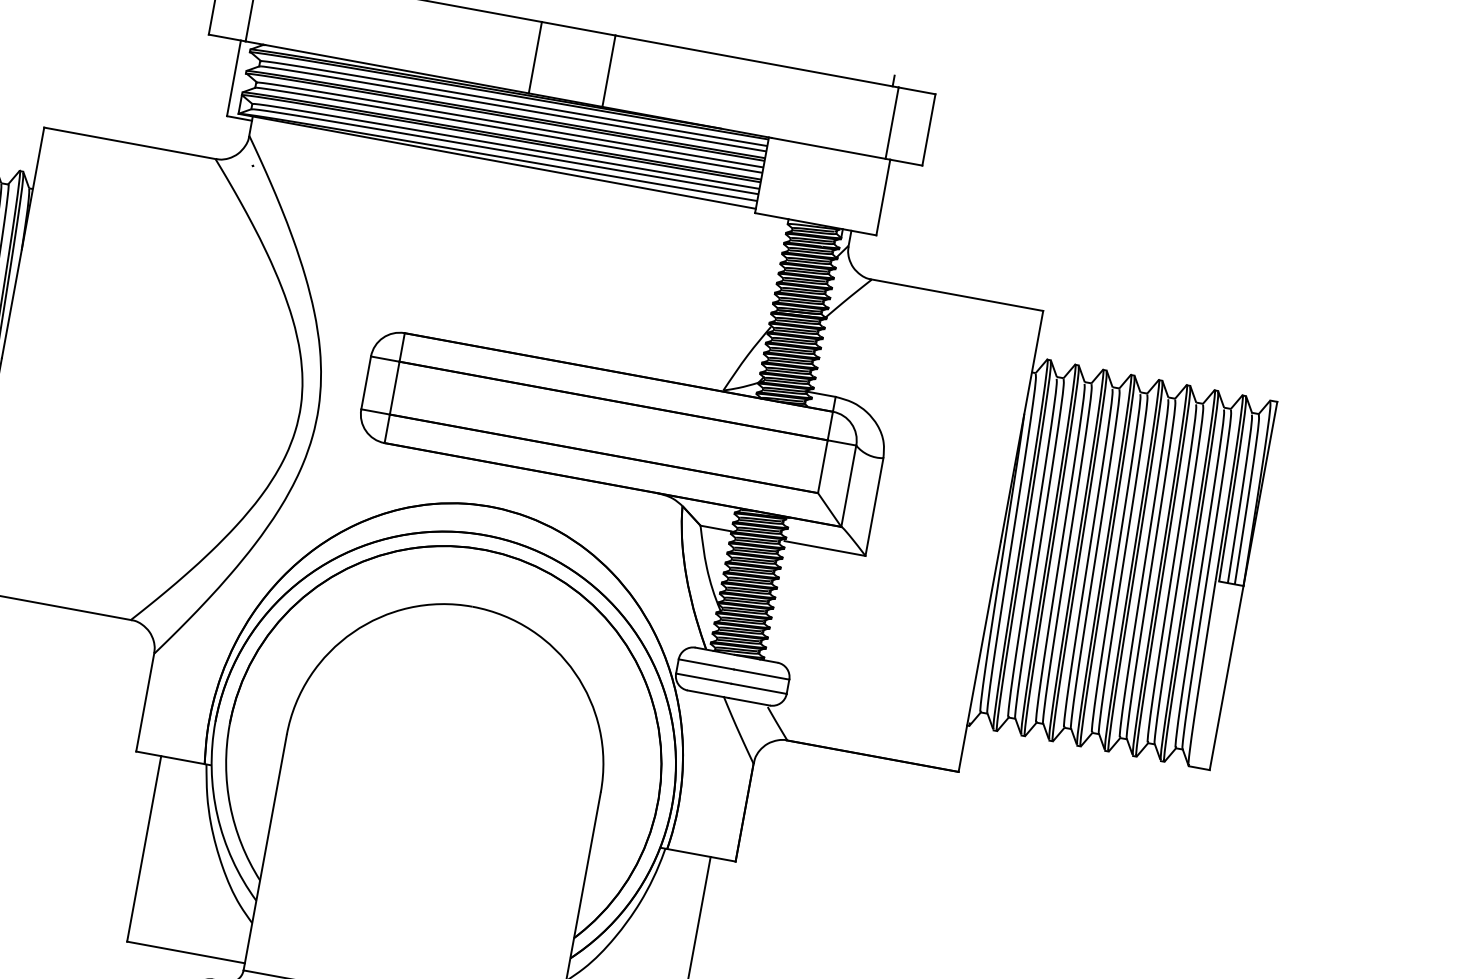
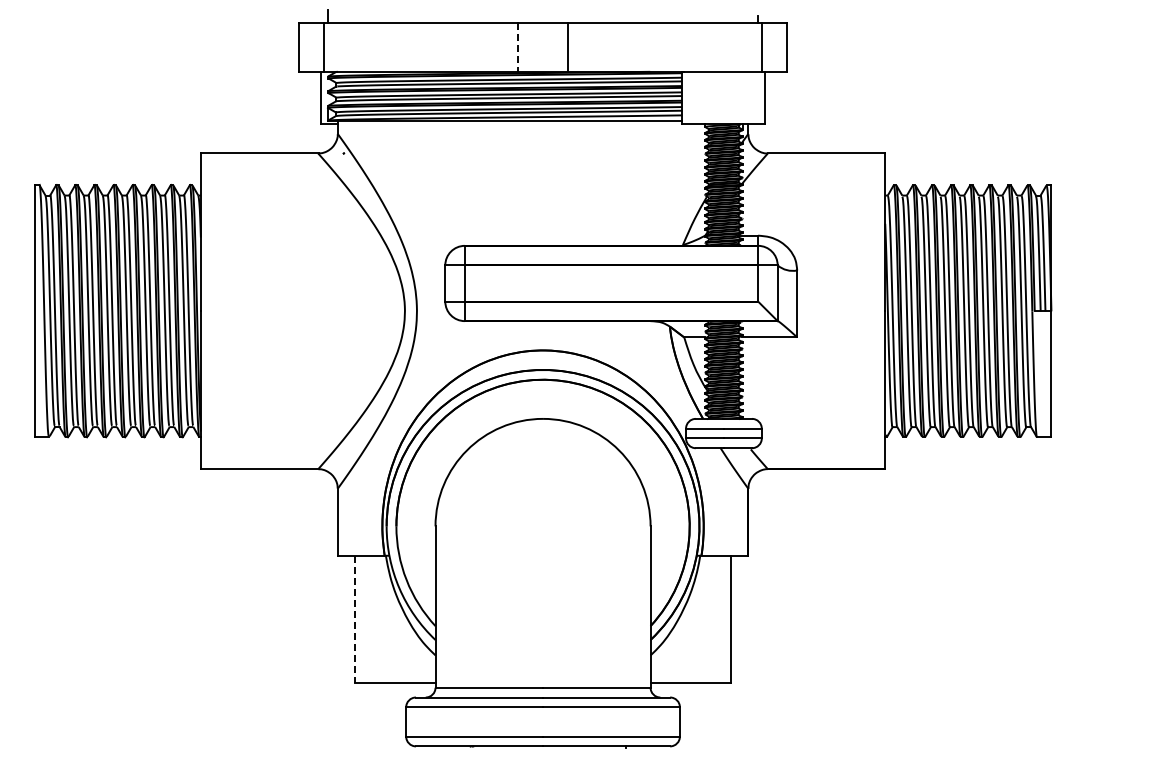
line: (534, 57) -> (517, 47), solid -> dashed
line: (143, 849) -> (354, 619), solid -> dashed

